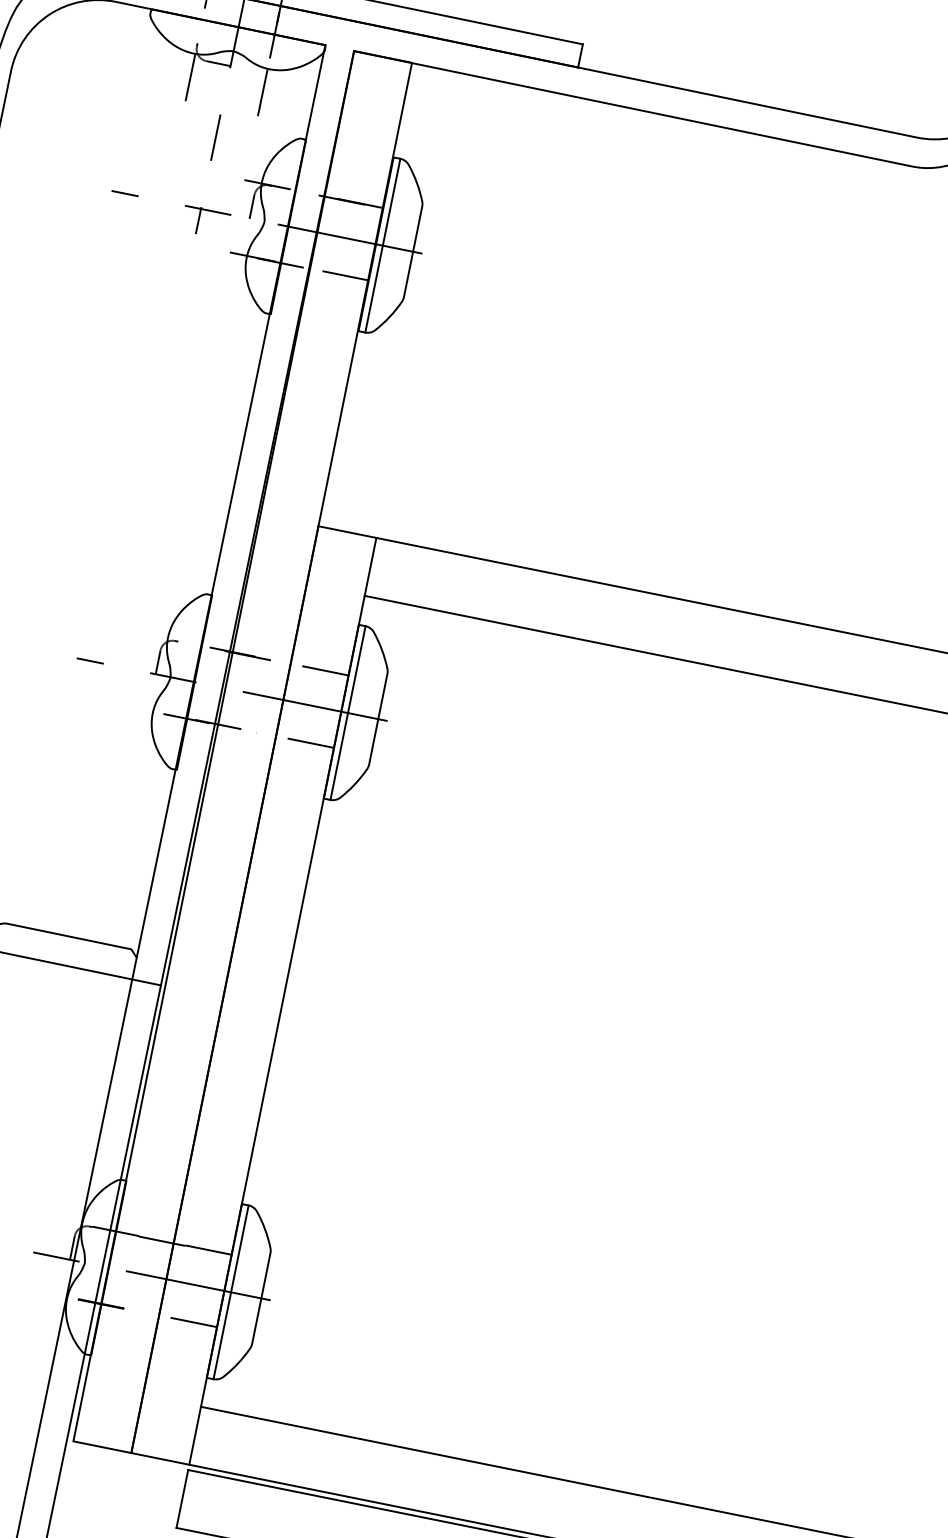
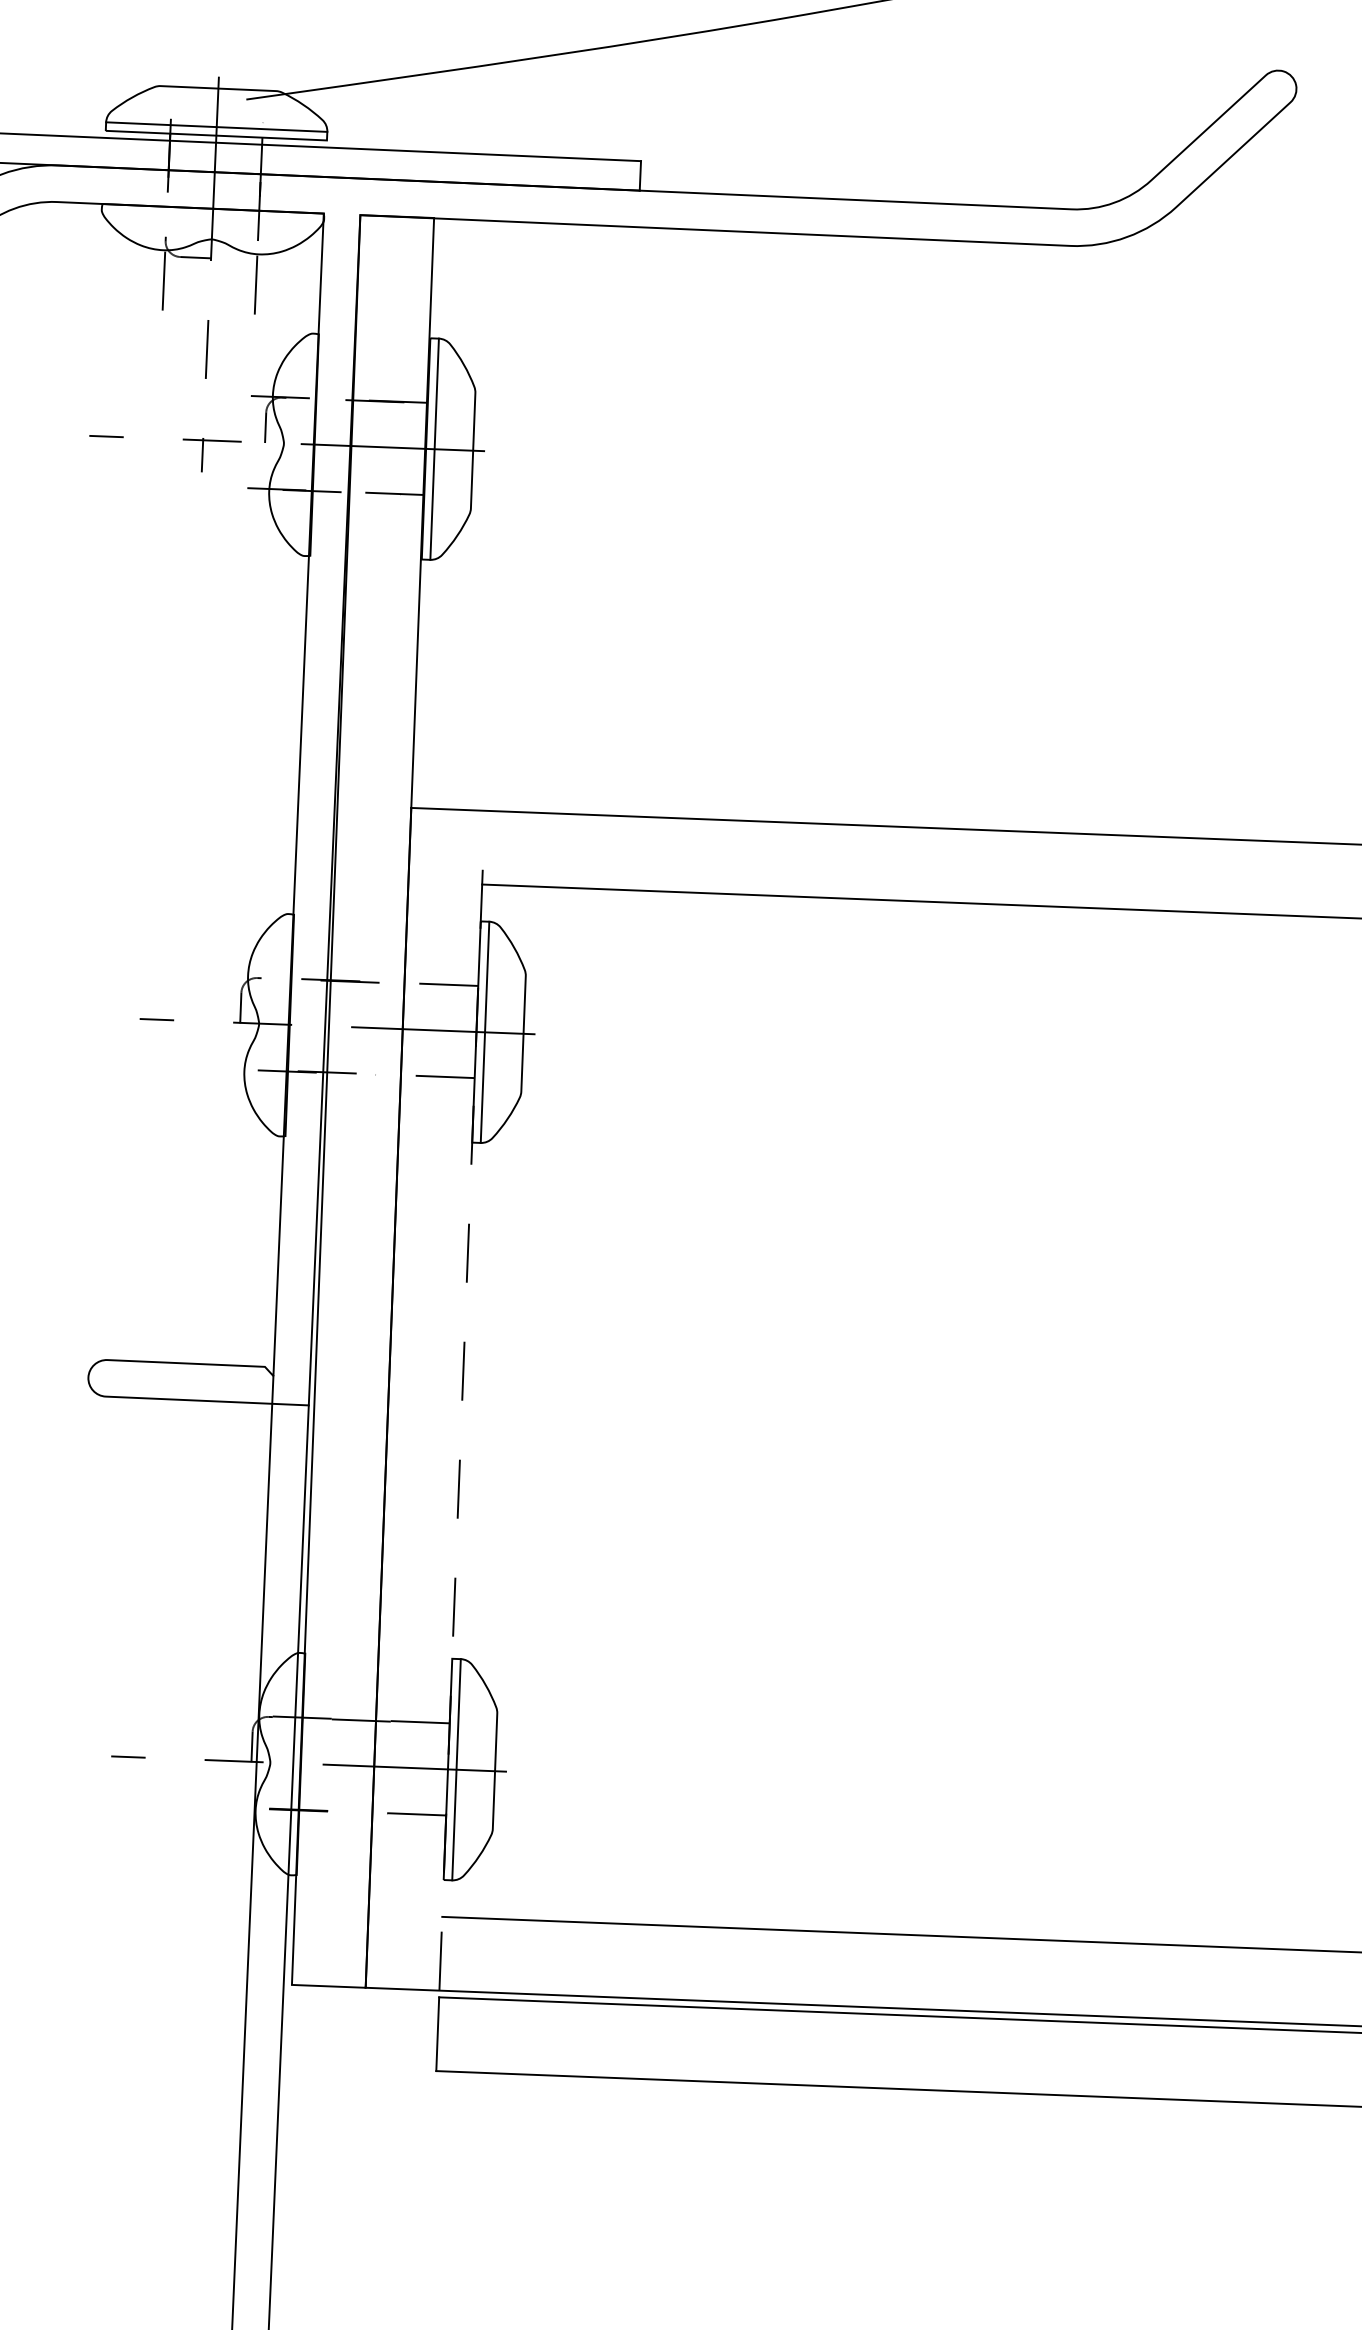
line: (283, 1001) -> (462, 1400), solid -> dashed

